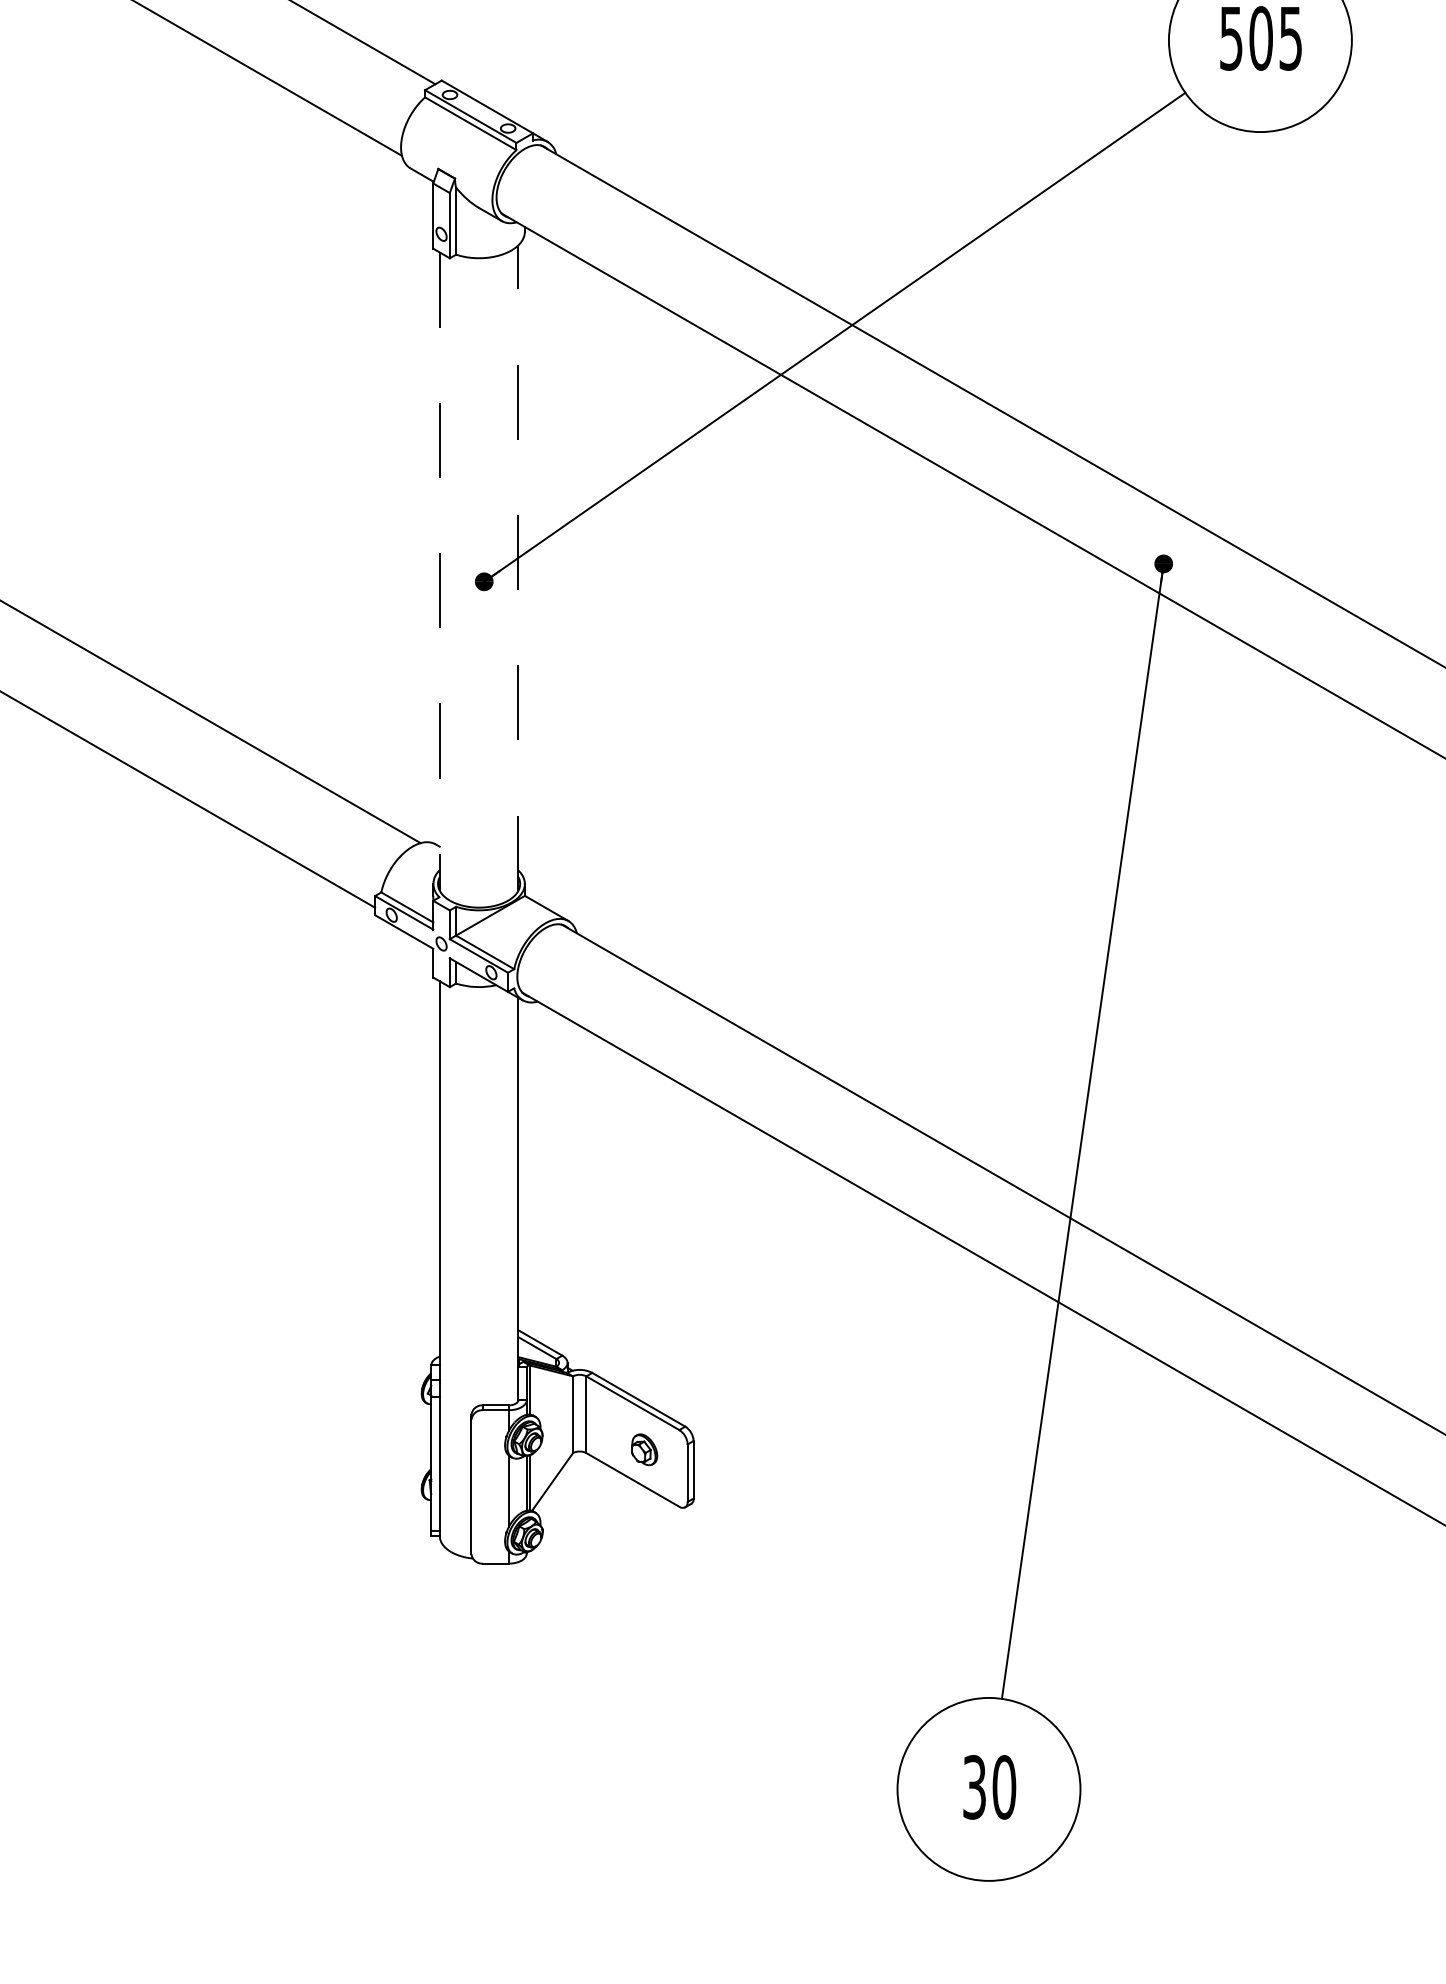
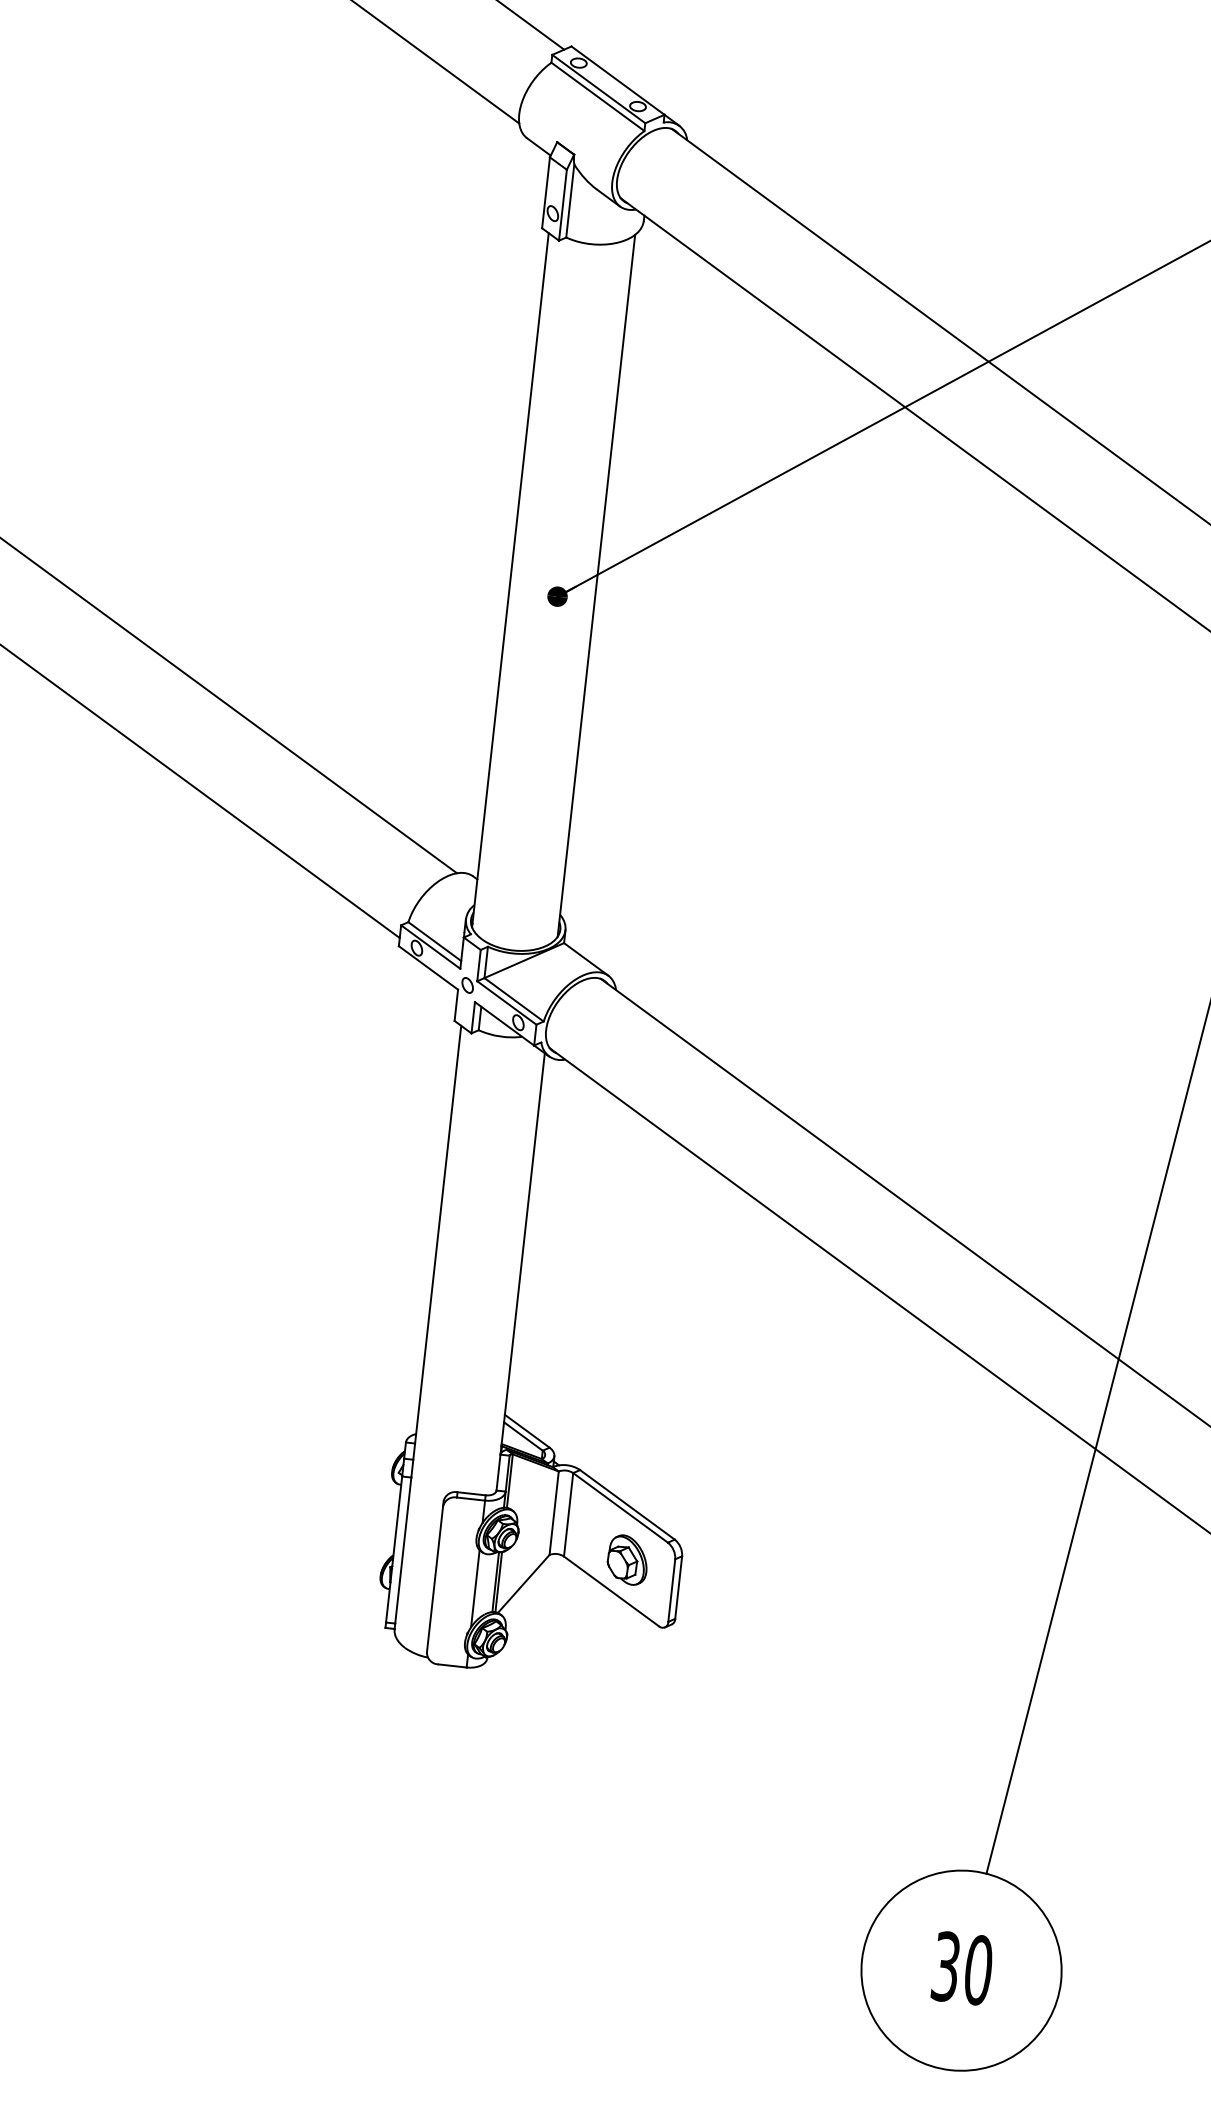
line: (518, 568) -> (596, 586), dashed -> solid
line: (439, 572) -> (510, 581), dashed -> solid
part: (644, 1449) -> (627, 1559), size x1.43

